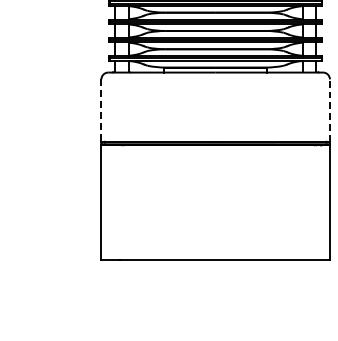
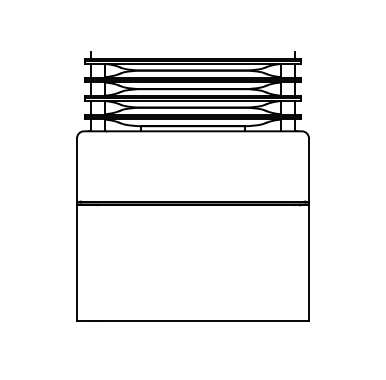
line: (101, 110) -> (77, 169), dashed -> solid
line: (329, 110) -> (308, 169), dashed -> solid

